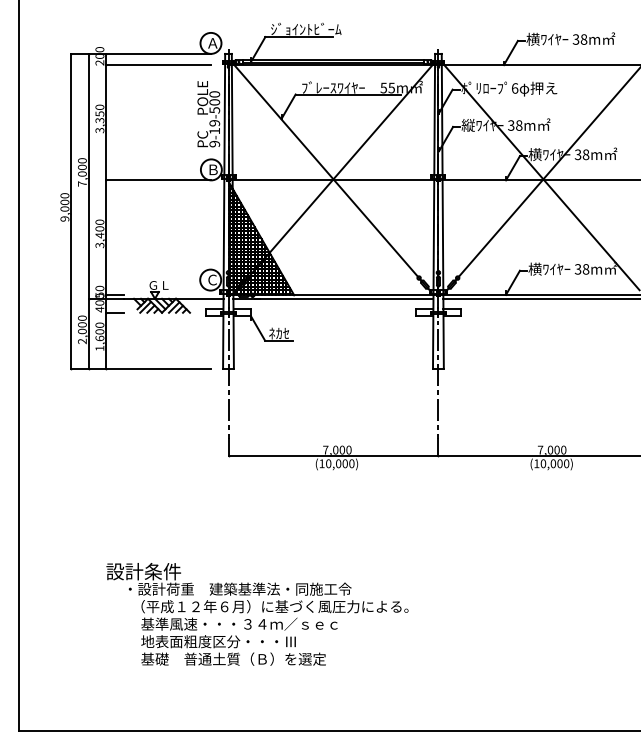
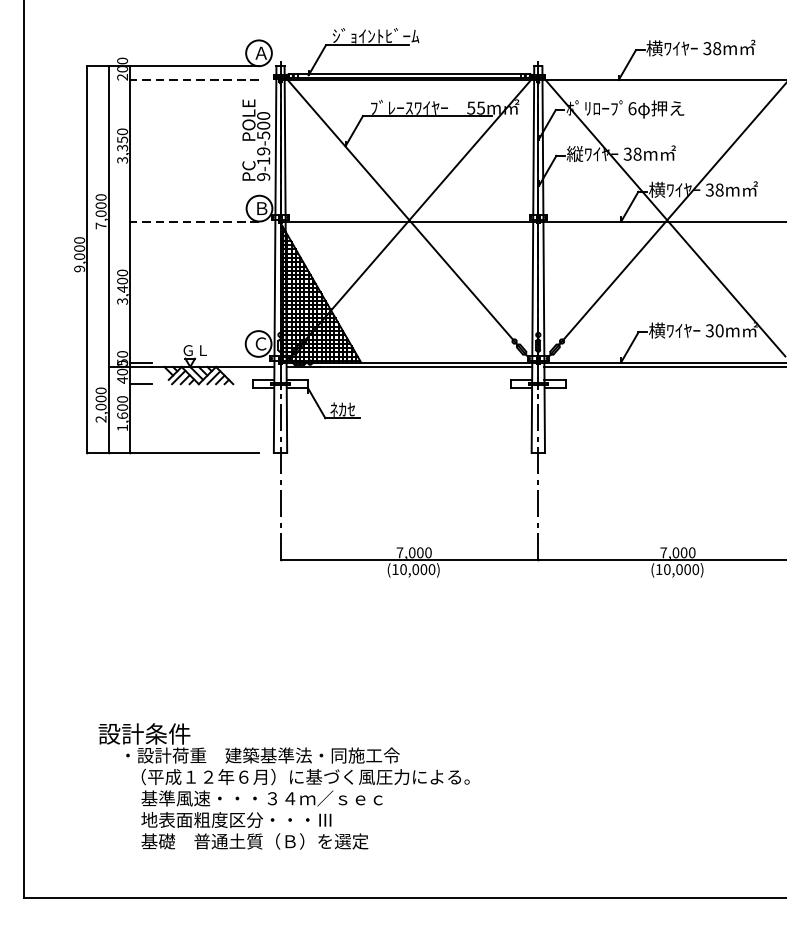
line: (158, 65) -> (194, 80), solid -> dashed
line: (158, 180) -> (194, 221), solid -> dashed
text: (585, 269) -> (718, 330), 38m -> 30m
text: (257, 614) -> (284, 786), moved

